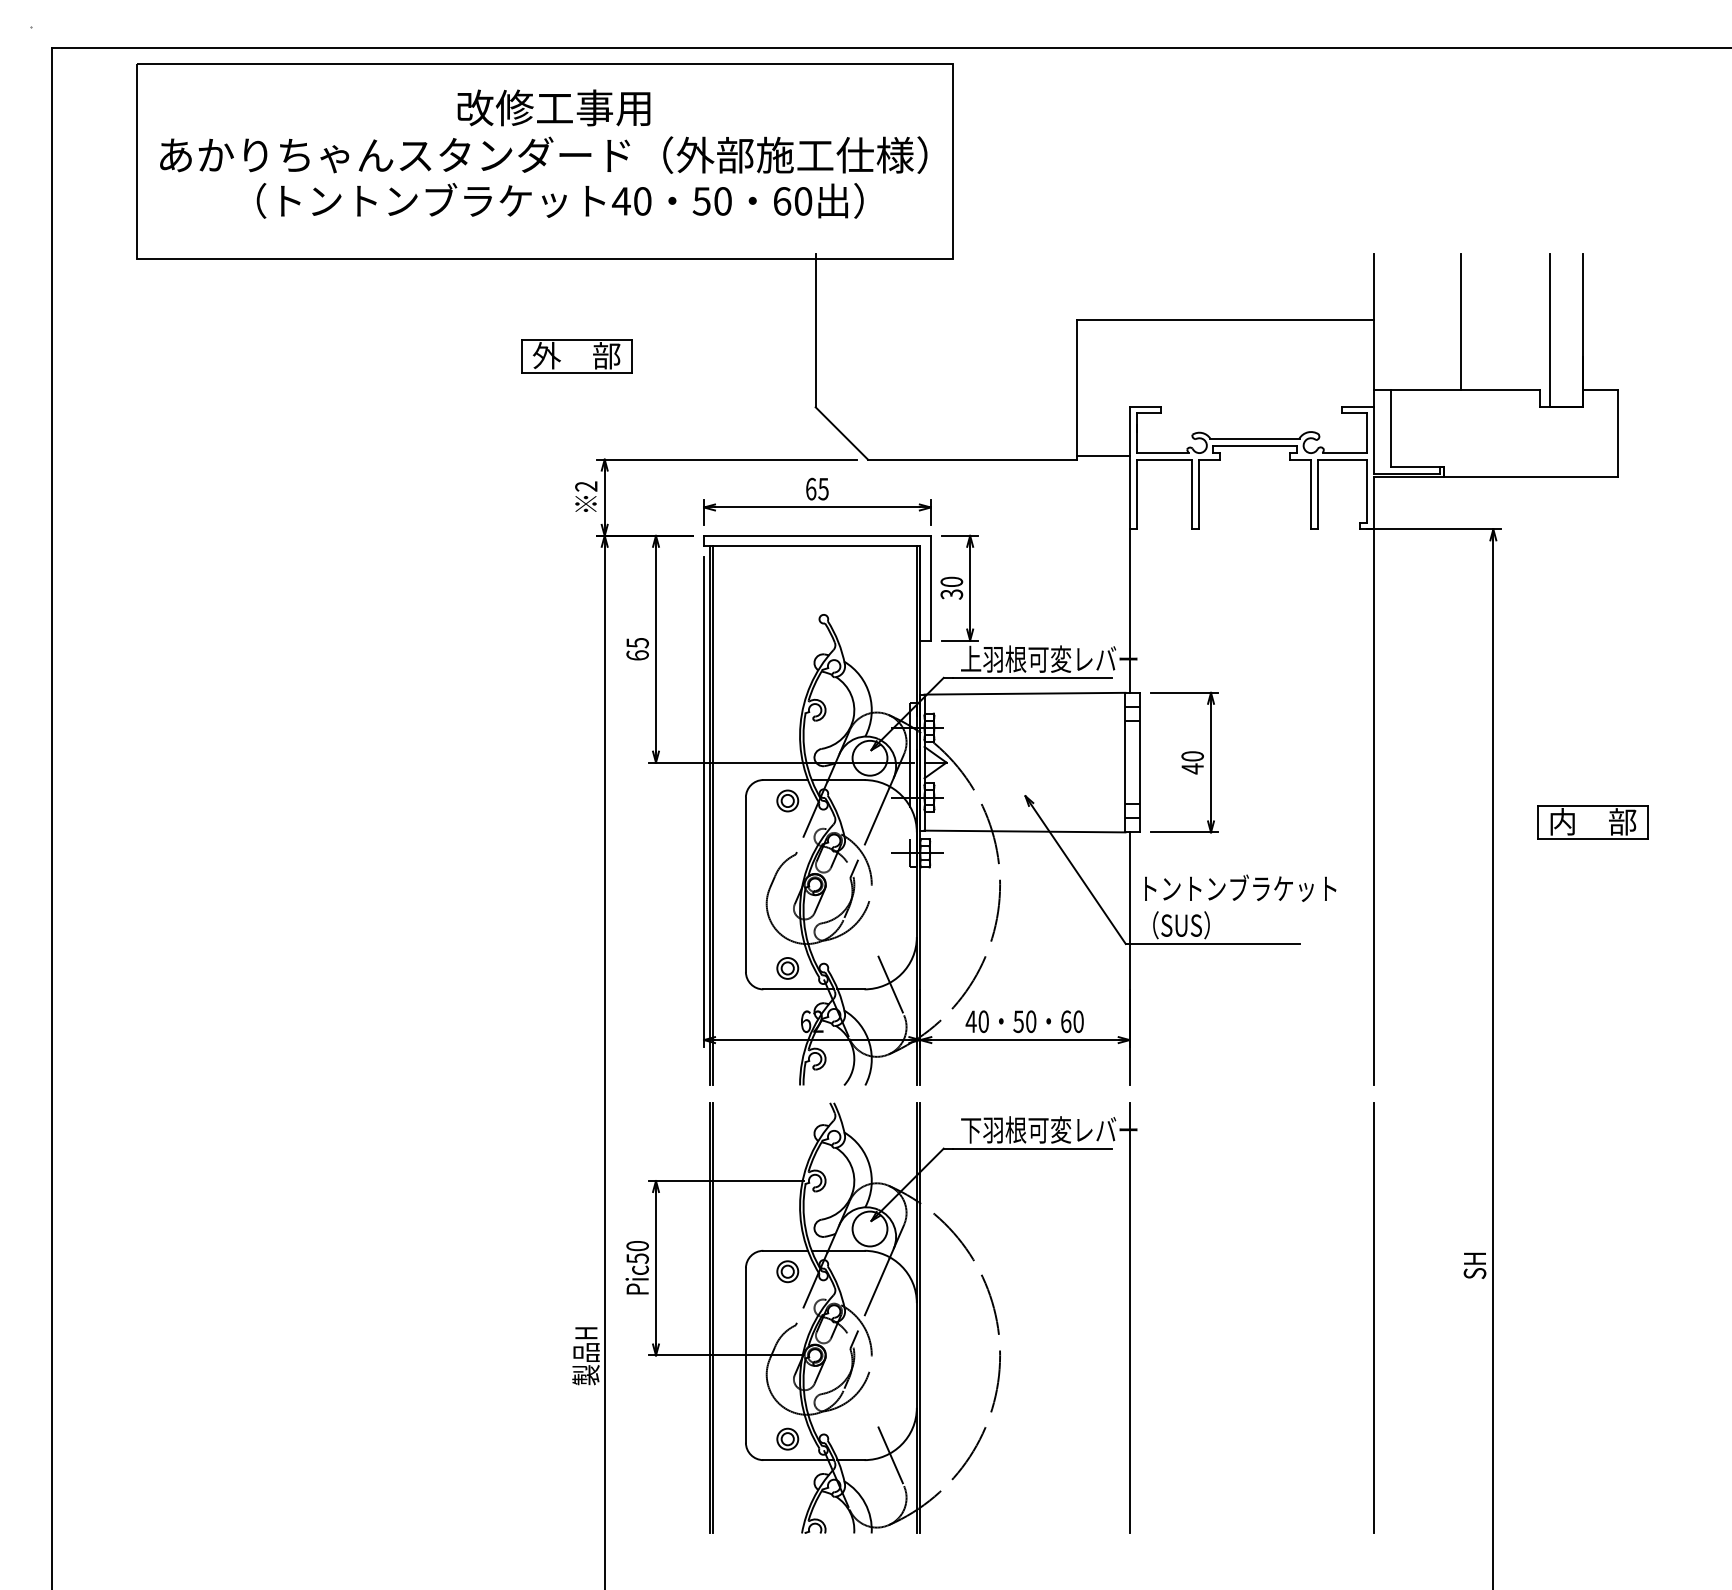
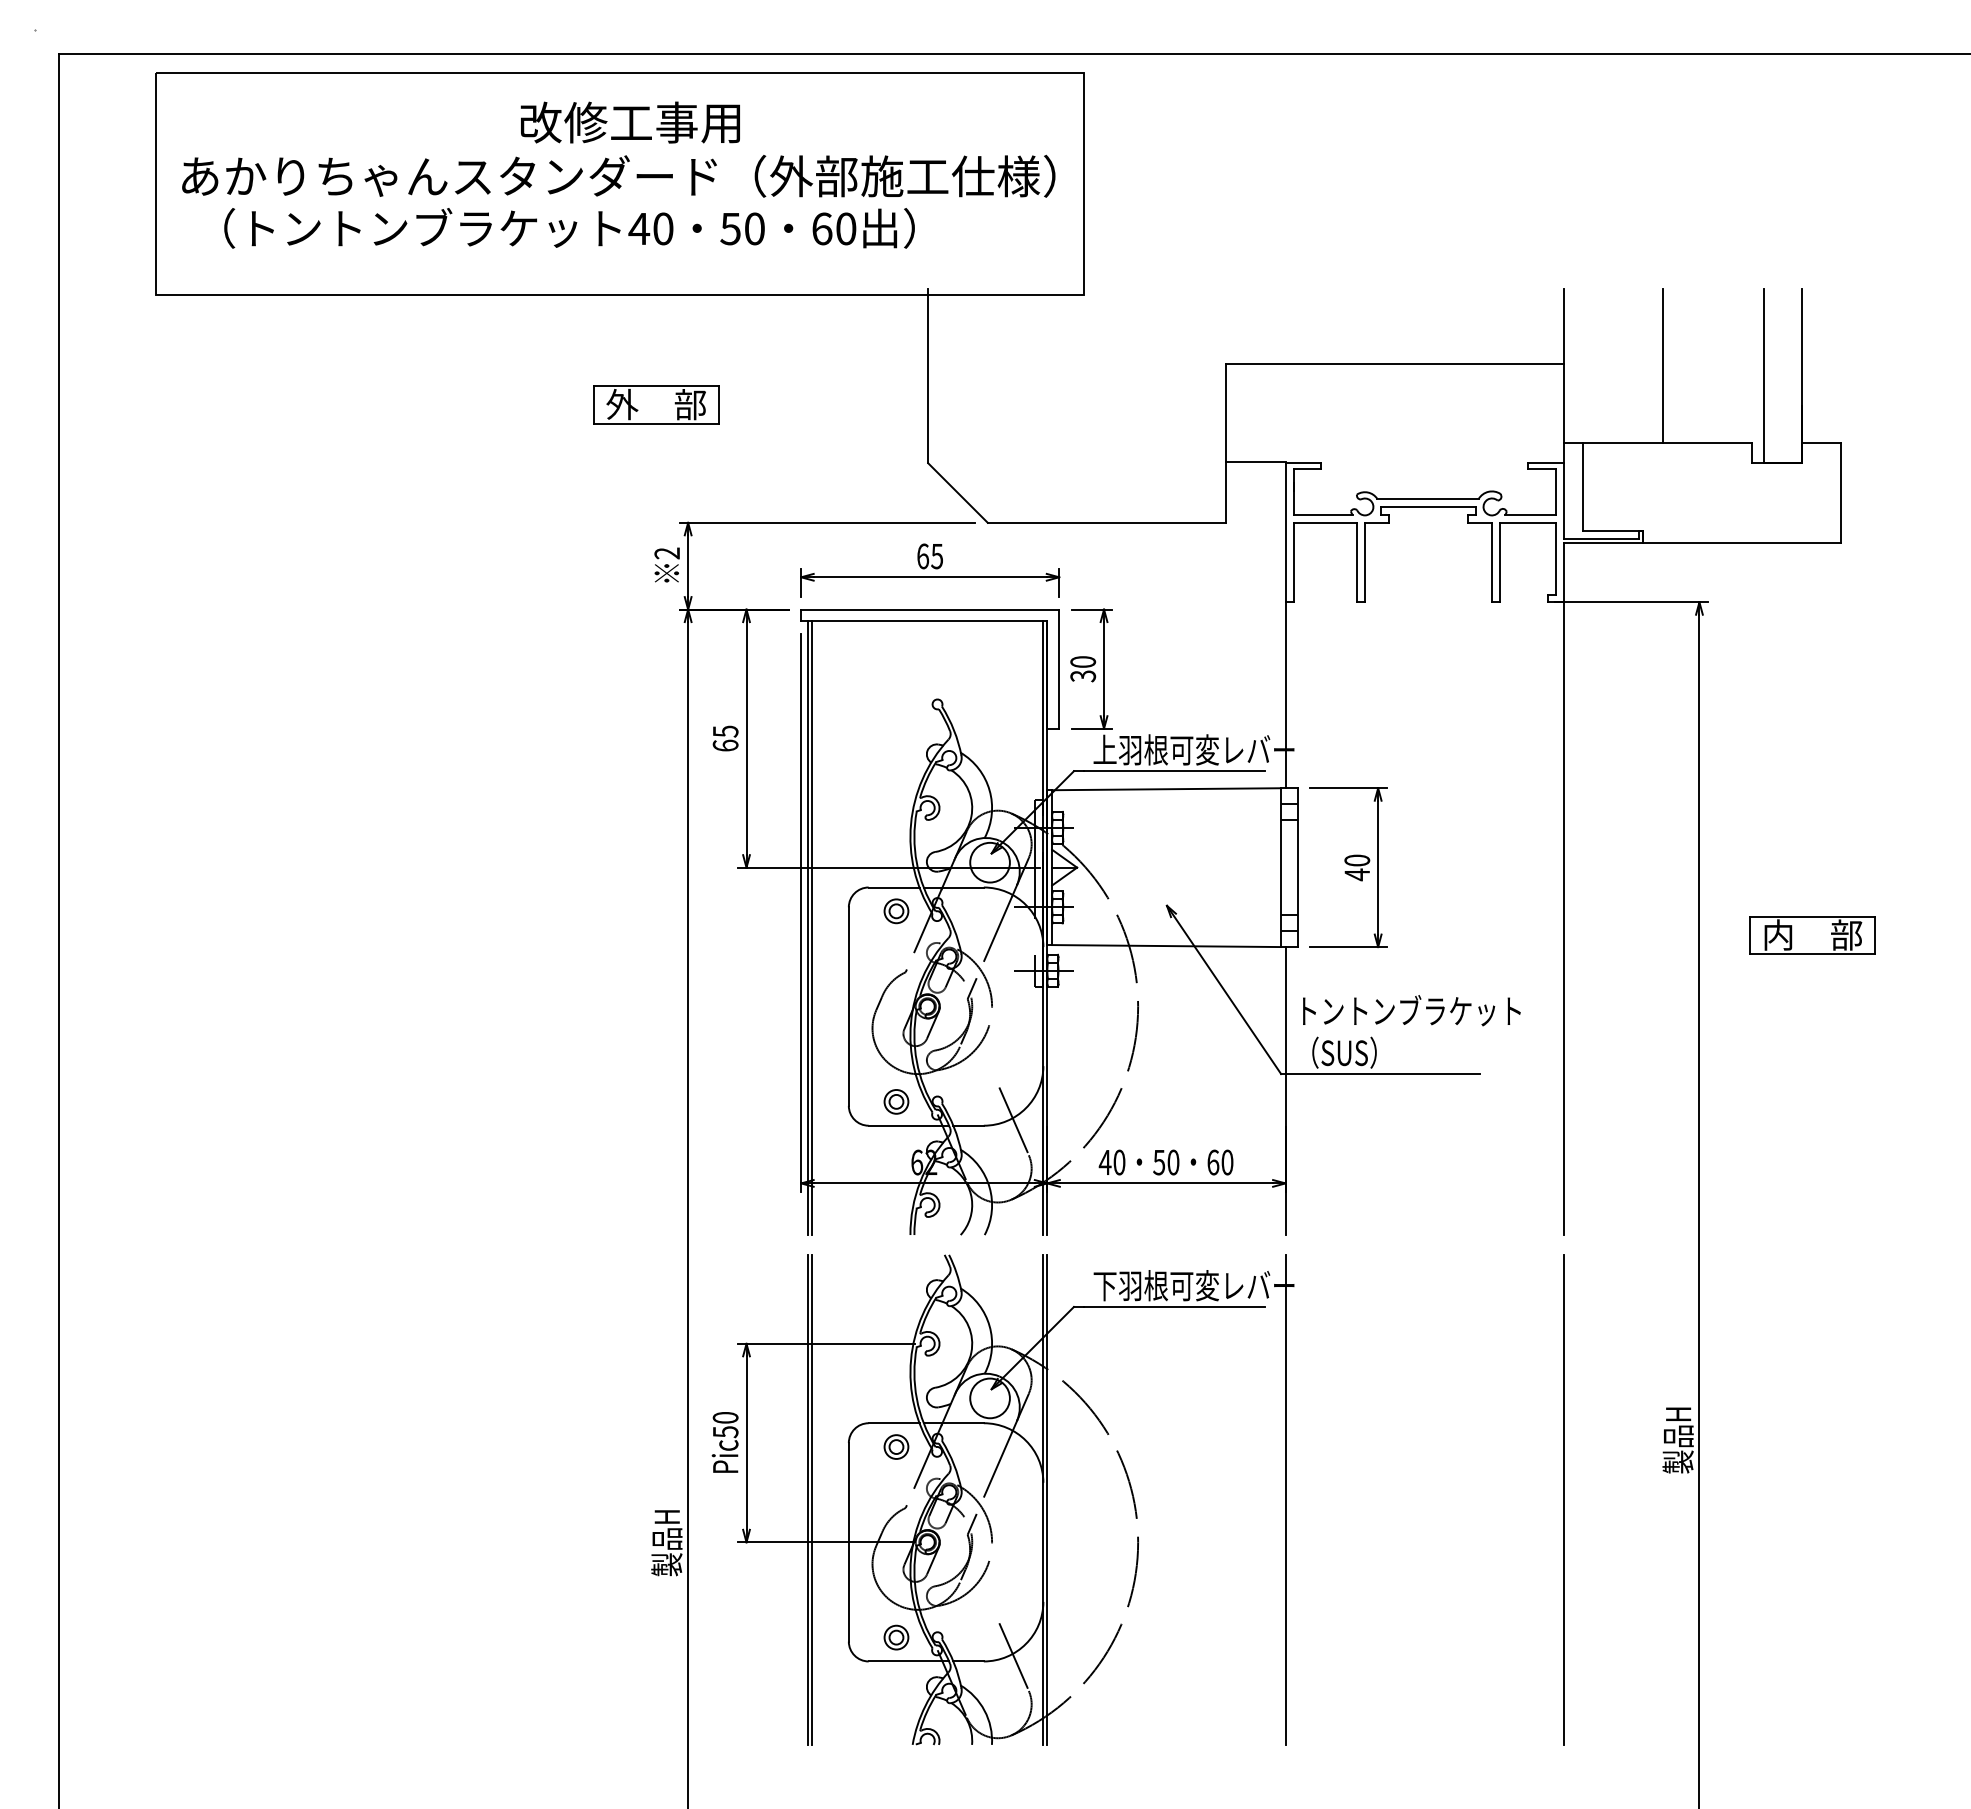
text: (560, 200) -> (569, 228), moved
line: (1103, 455) -> (1255, 461), moved
text: (1474, 1265) -> (1677, 1440), SH -> 製品H

